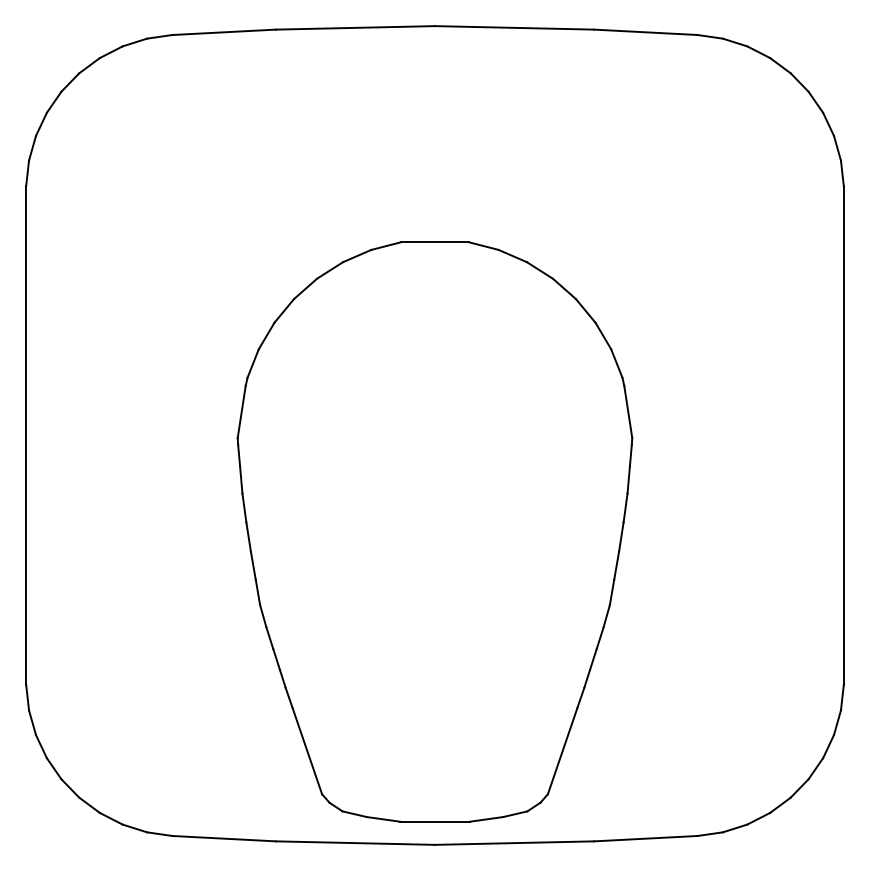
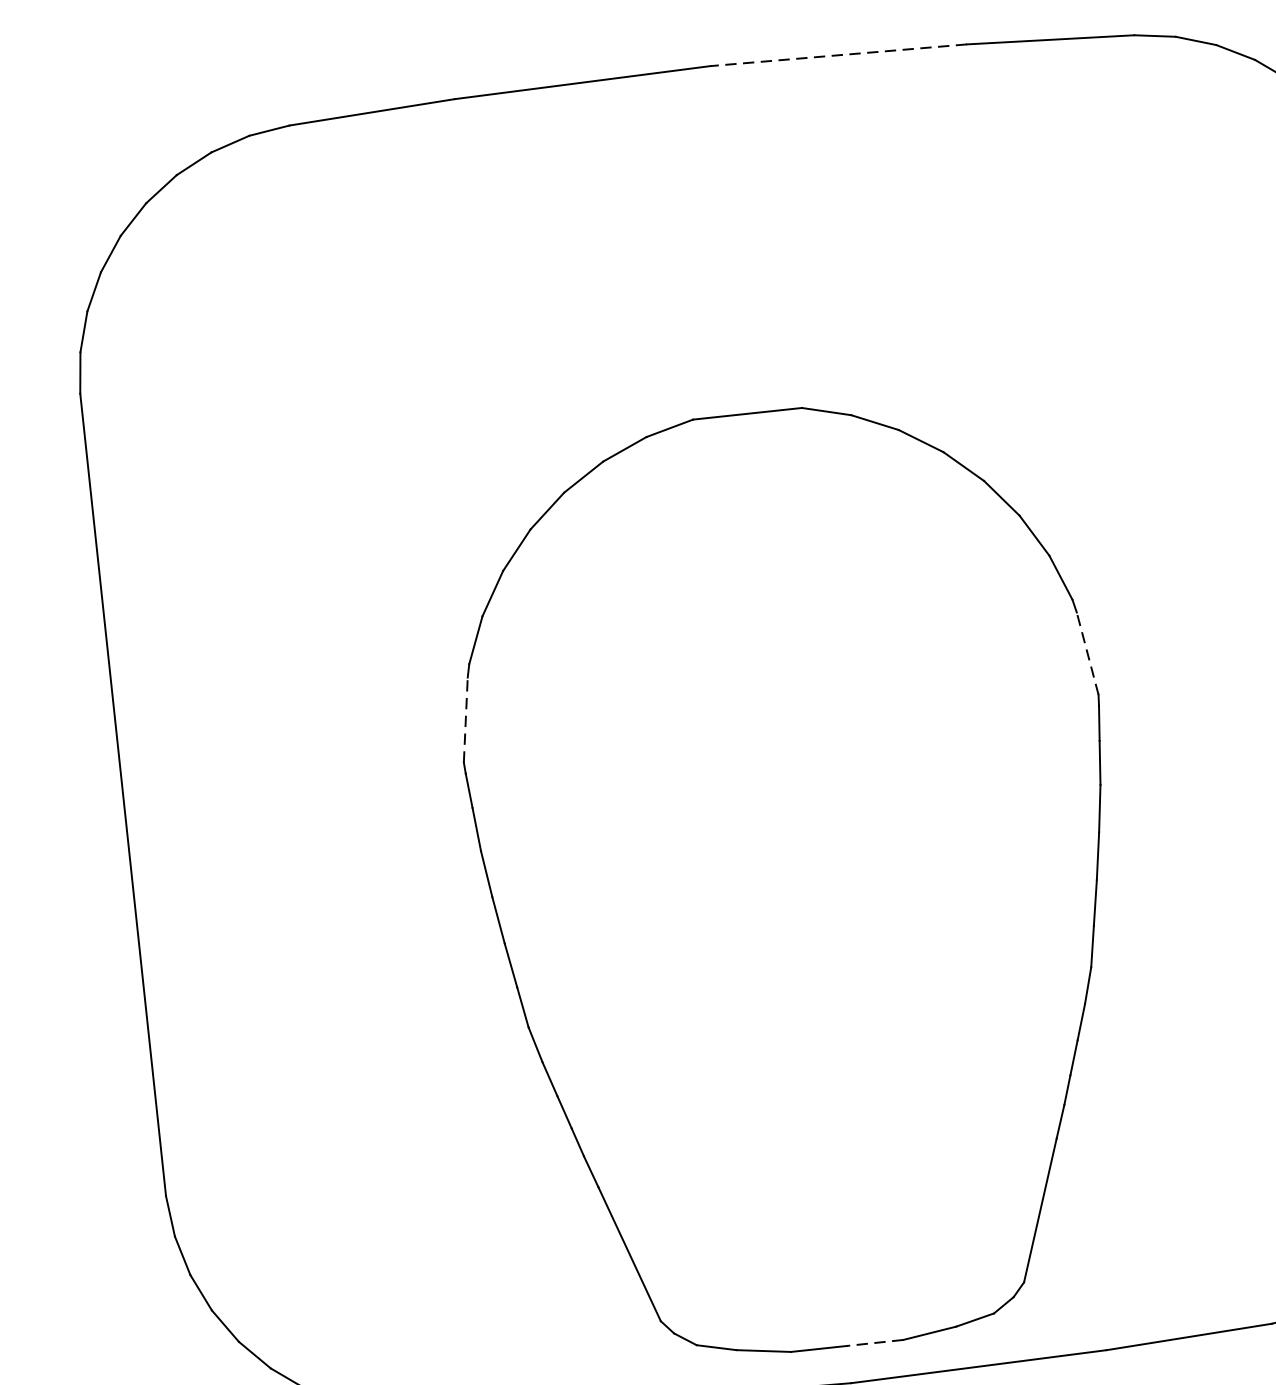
line: (514, 27) -> (838, 54), solid -> dashed
line: (241, 411) -> (465, 719), solid -> dashed
line: (628, 411) -> (1087, 652), solid -> dashed
line: (452, 821) -> (875, 1342), solid -> dashed

